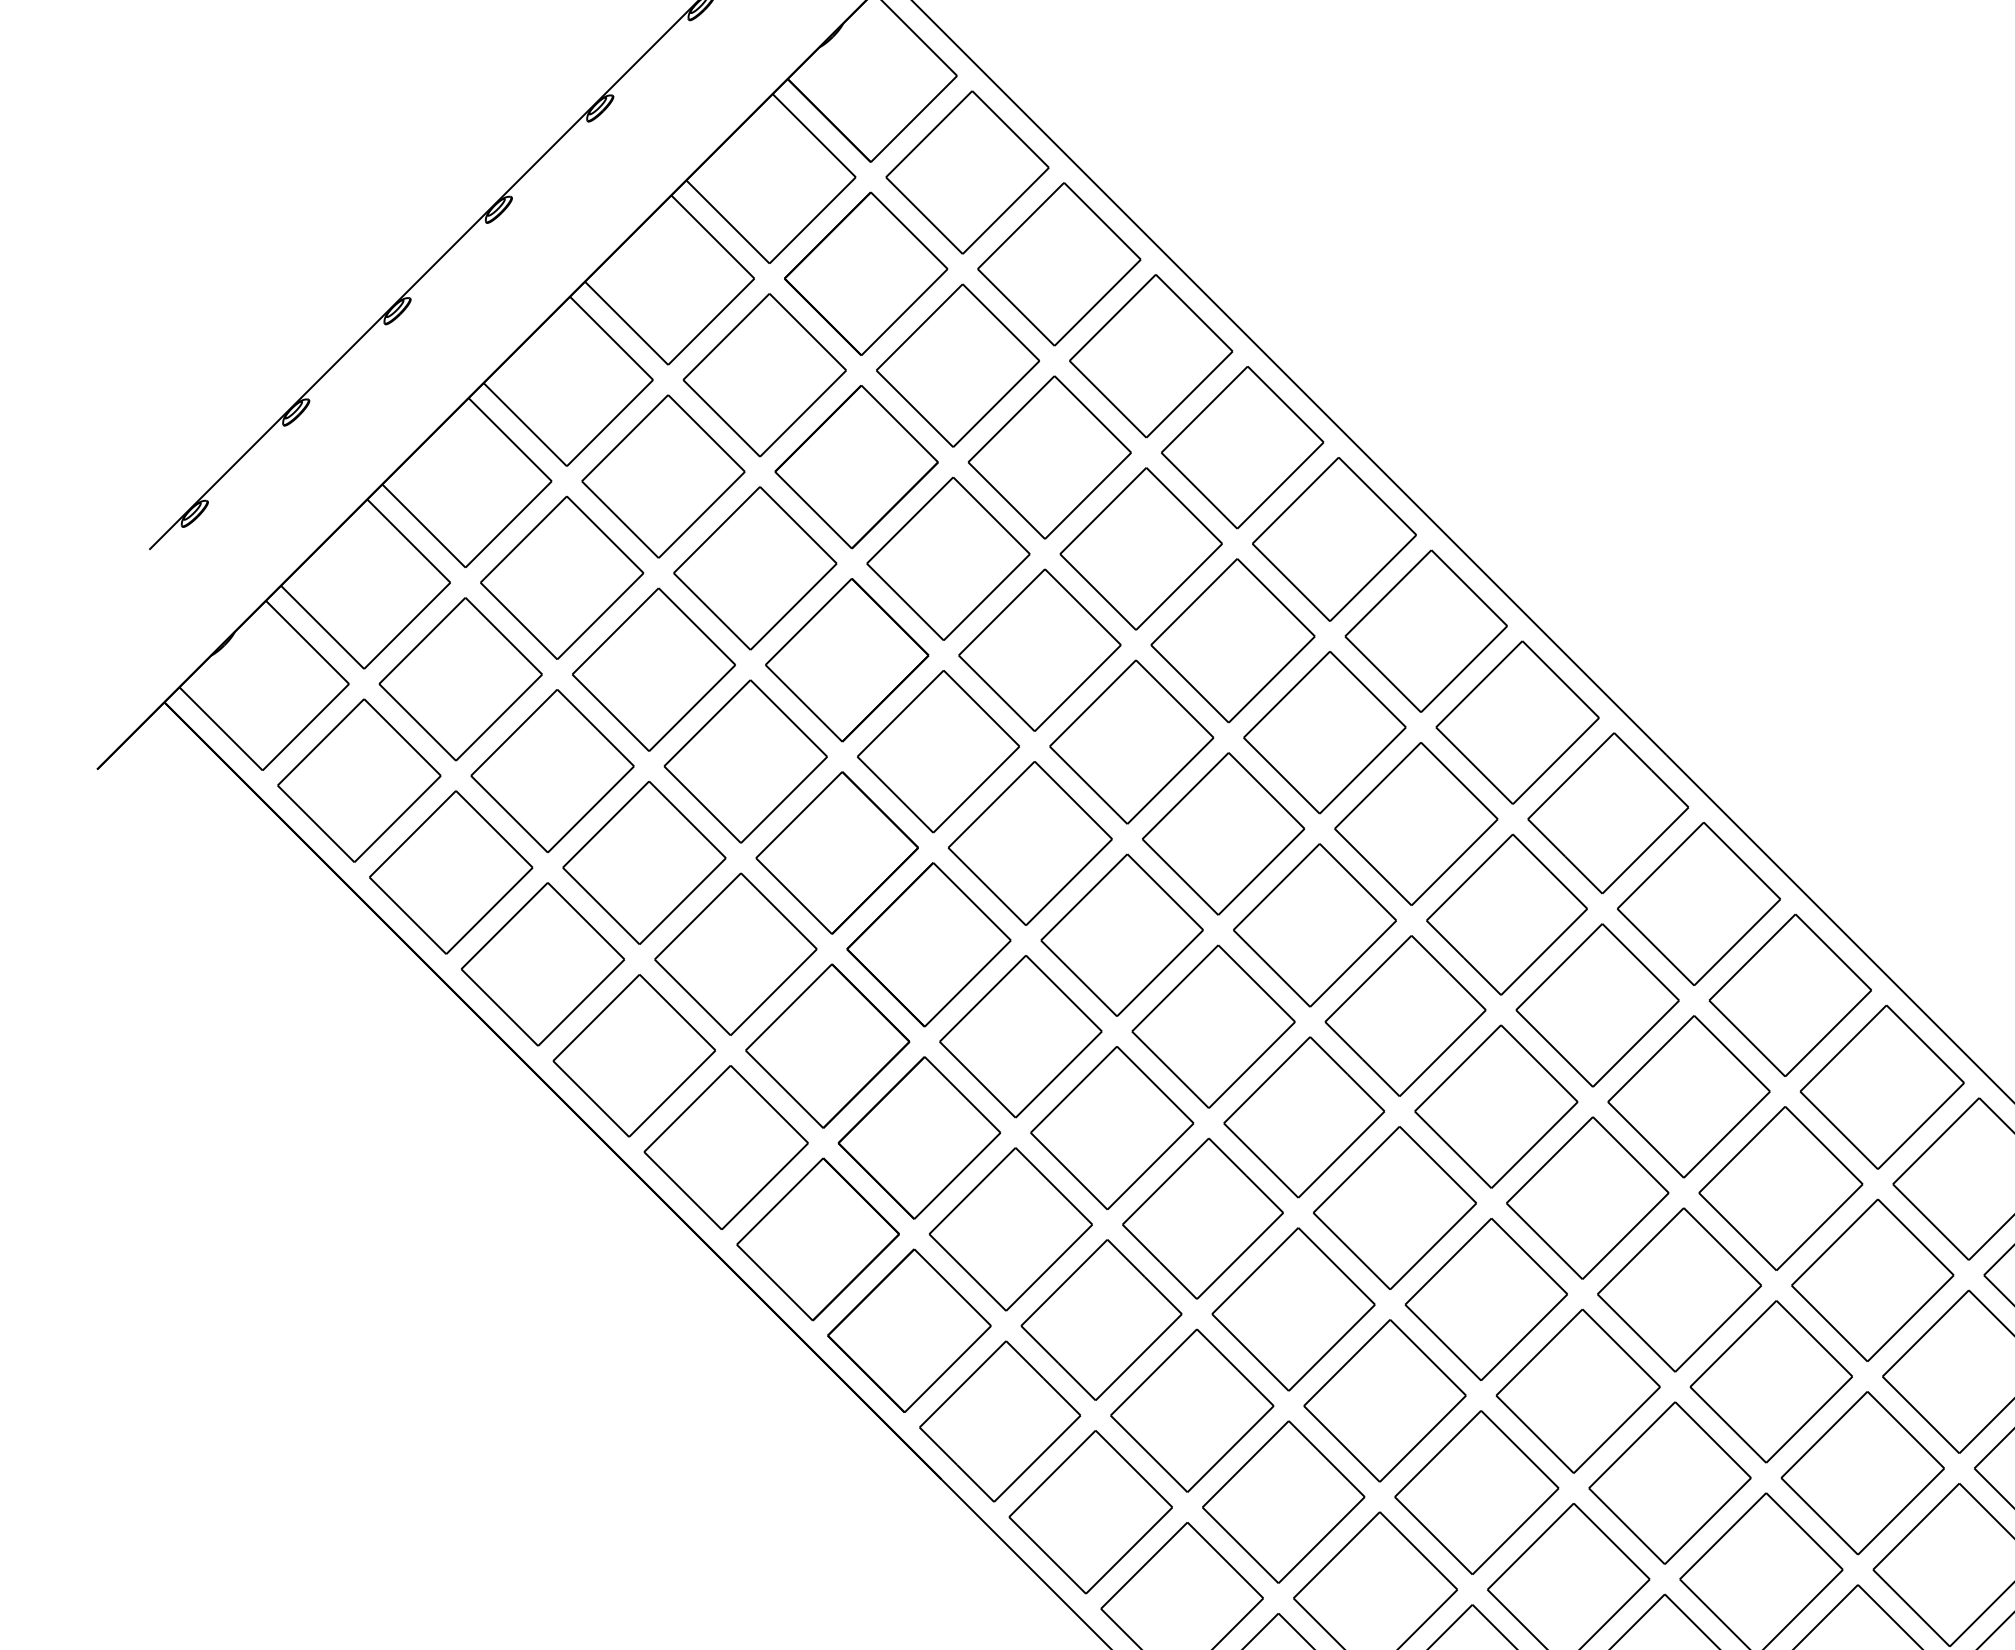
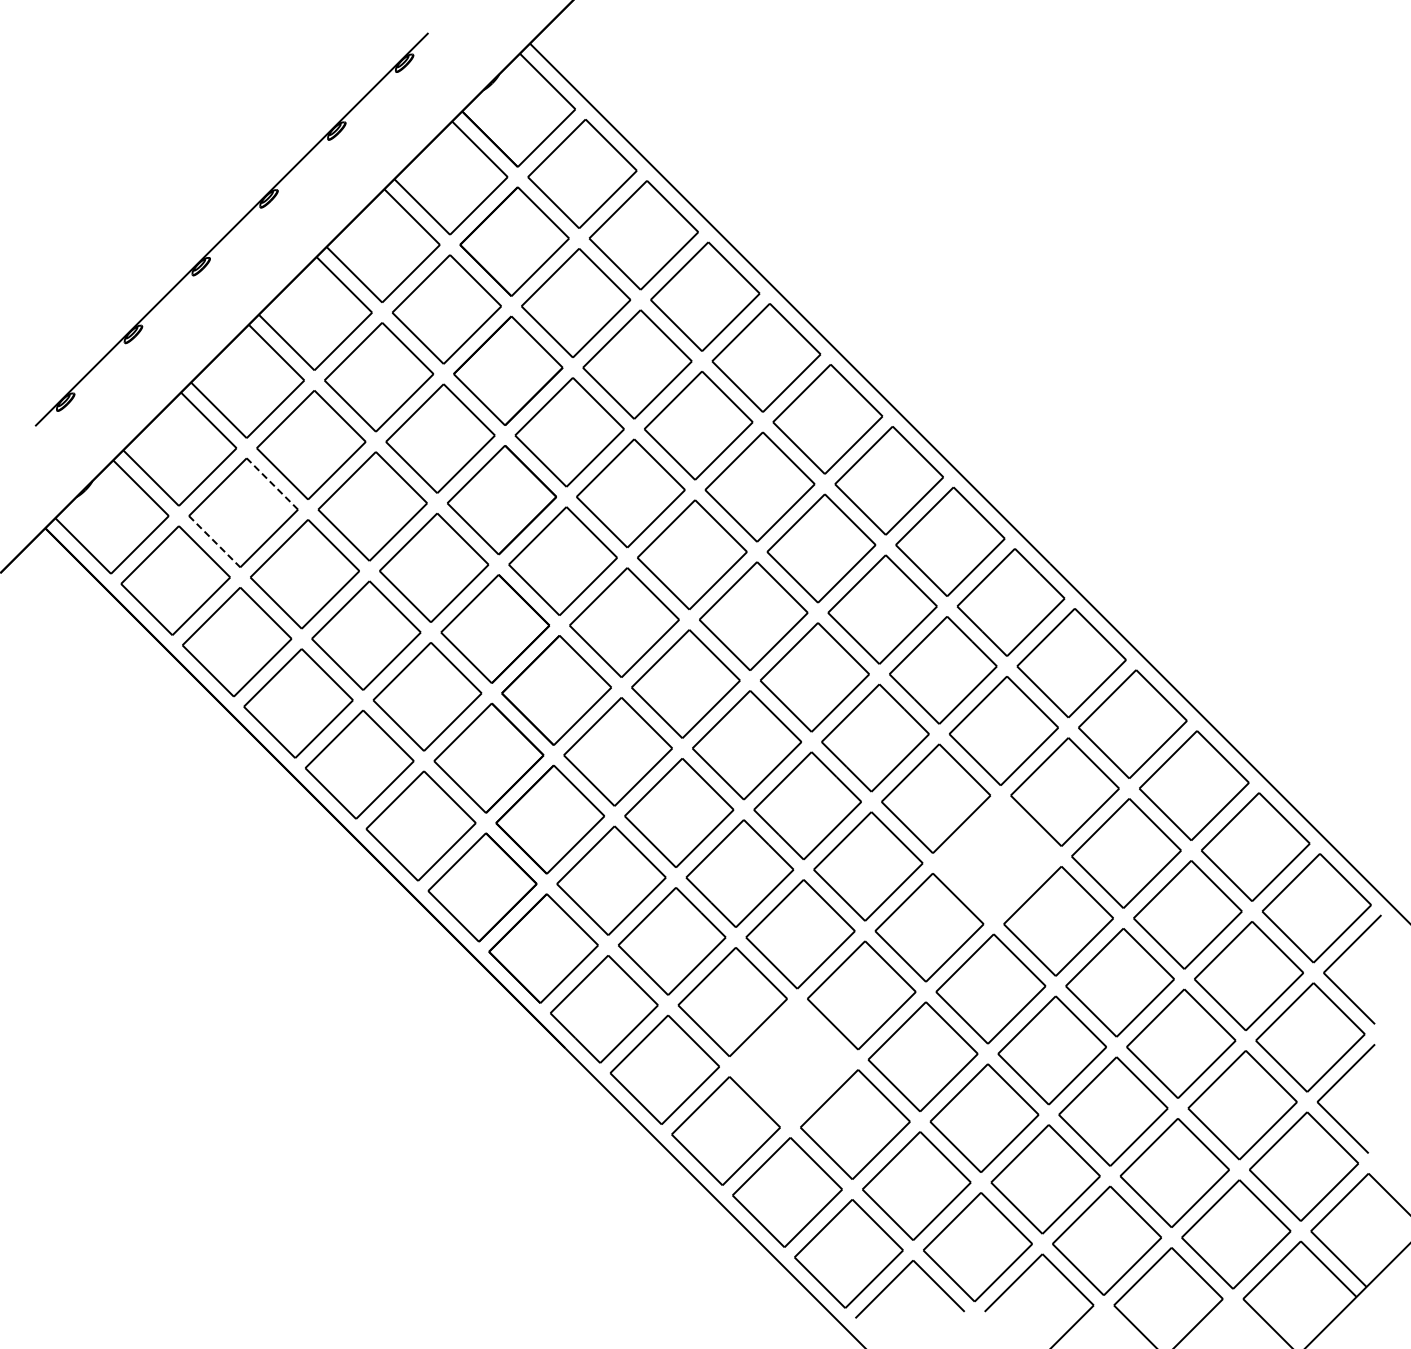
line: (504, 635) -> (272, 483), solid -> dashed
line: (418, 723) -> (215, 542), solid -> dashed
part: (1586, 1197) -> (996, 859), removed
part: (1283, 1501) -> (793, 1062), removed

